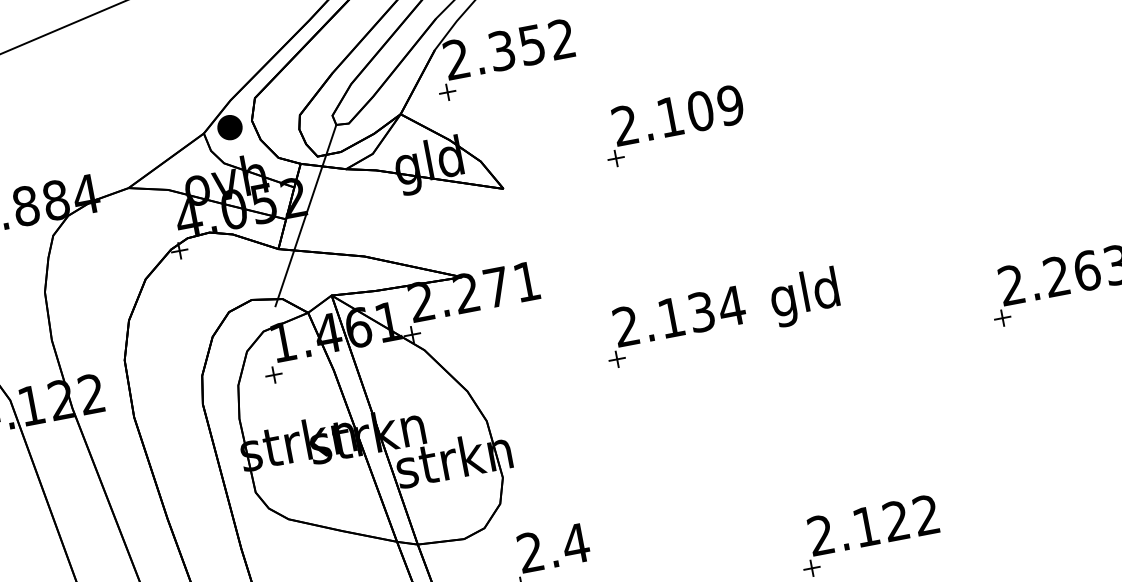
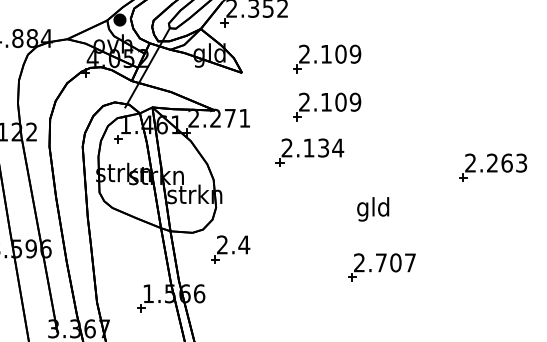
part: (693, 224) -> (327, 106), added
text: (805, 297) -> (373, 209), moved
text: (895, 520) -> (395, 262), 2.122 -> 2.707

